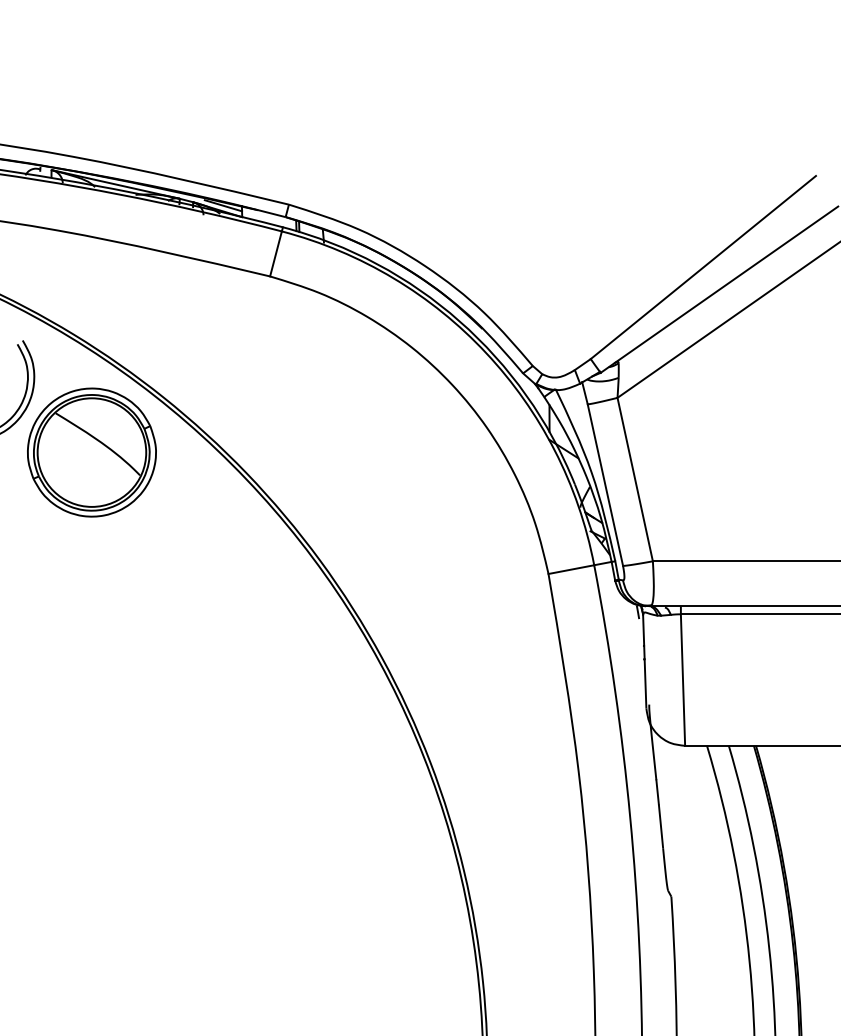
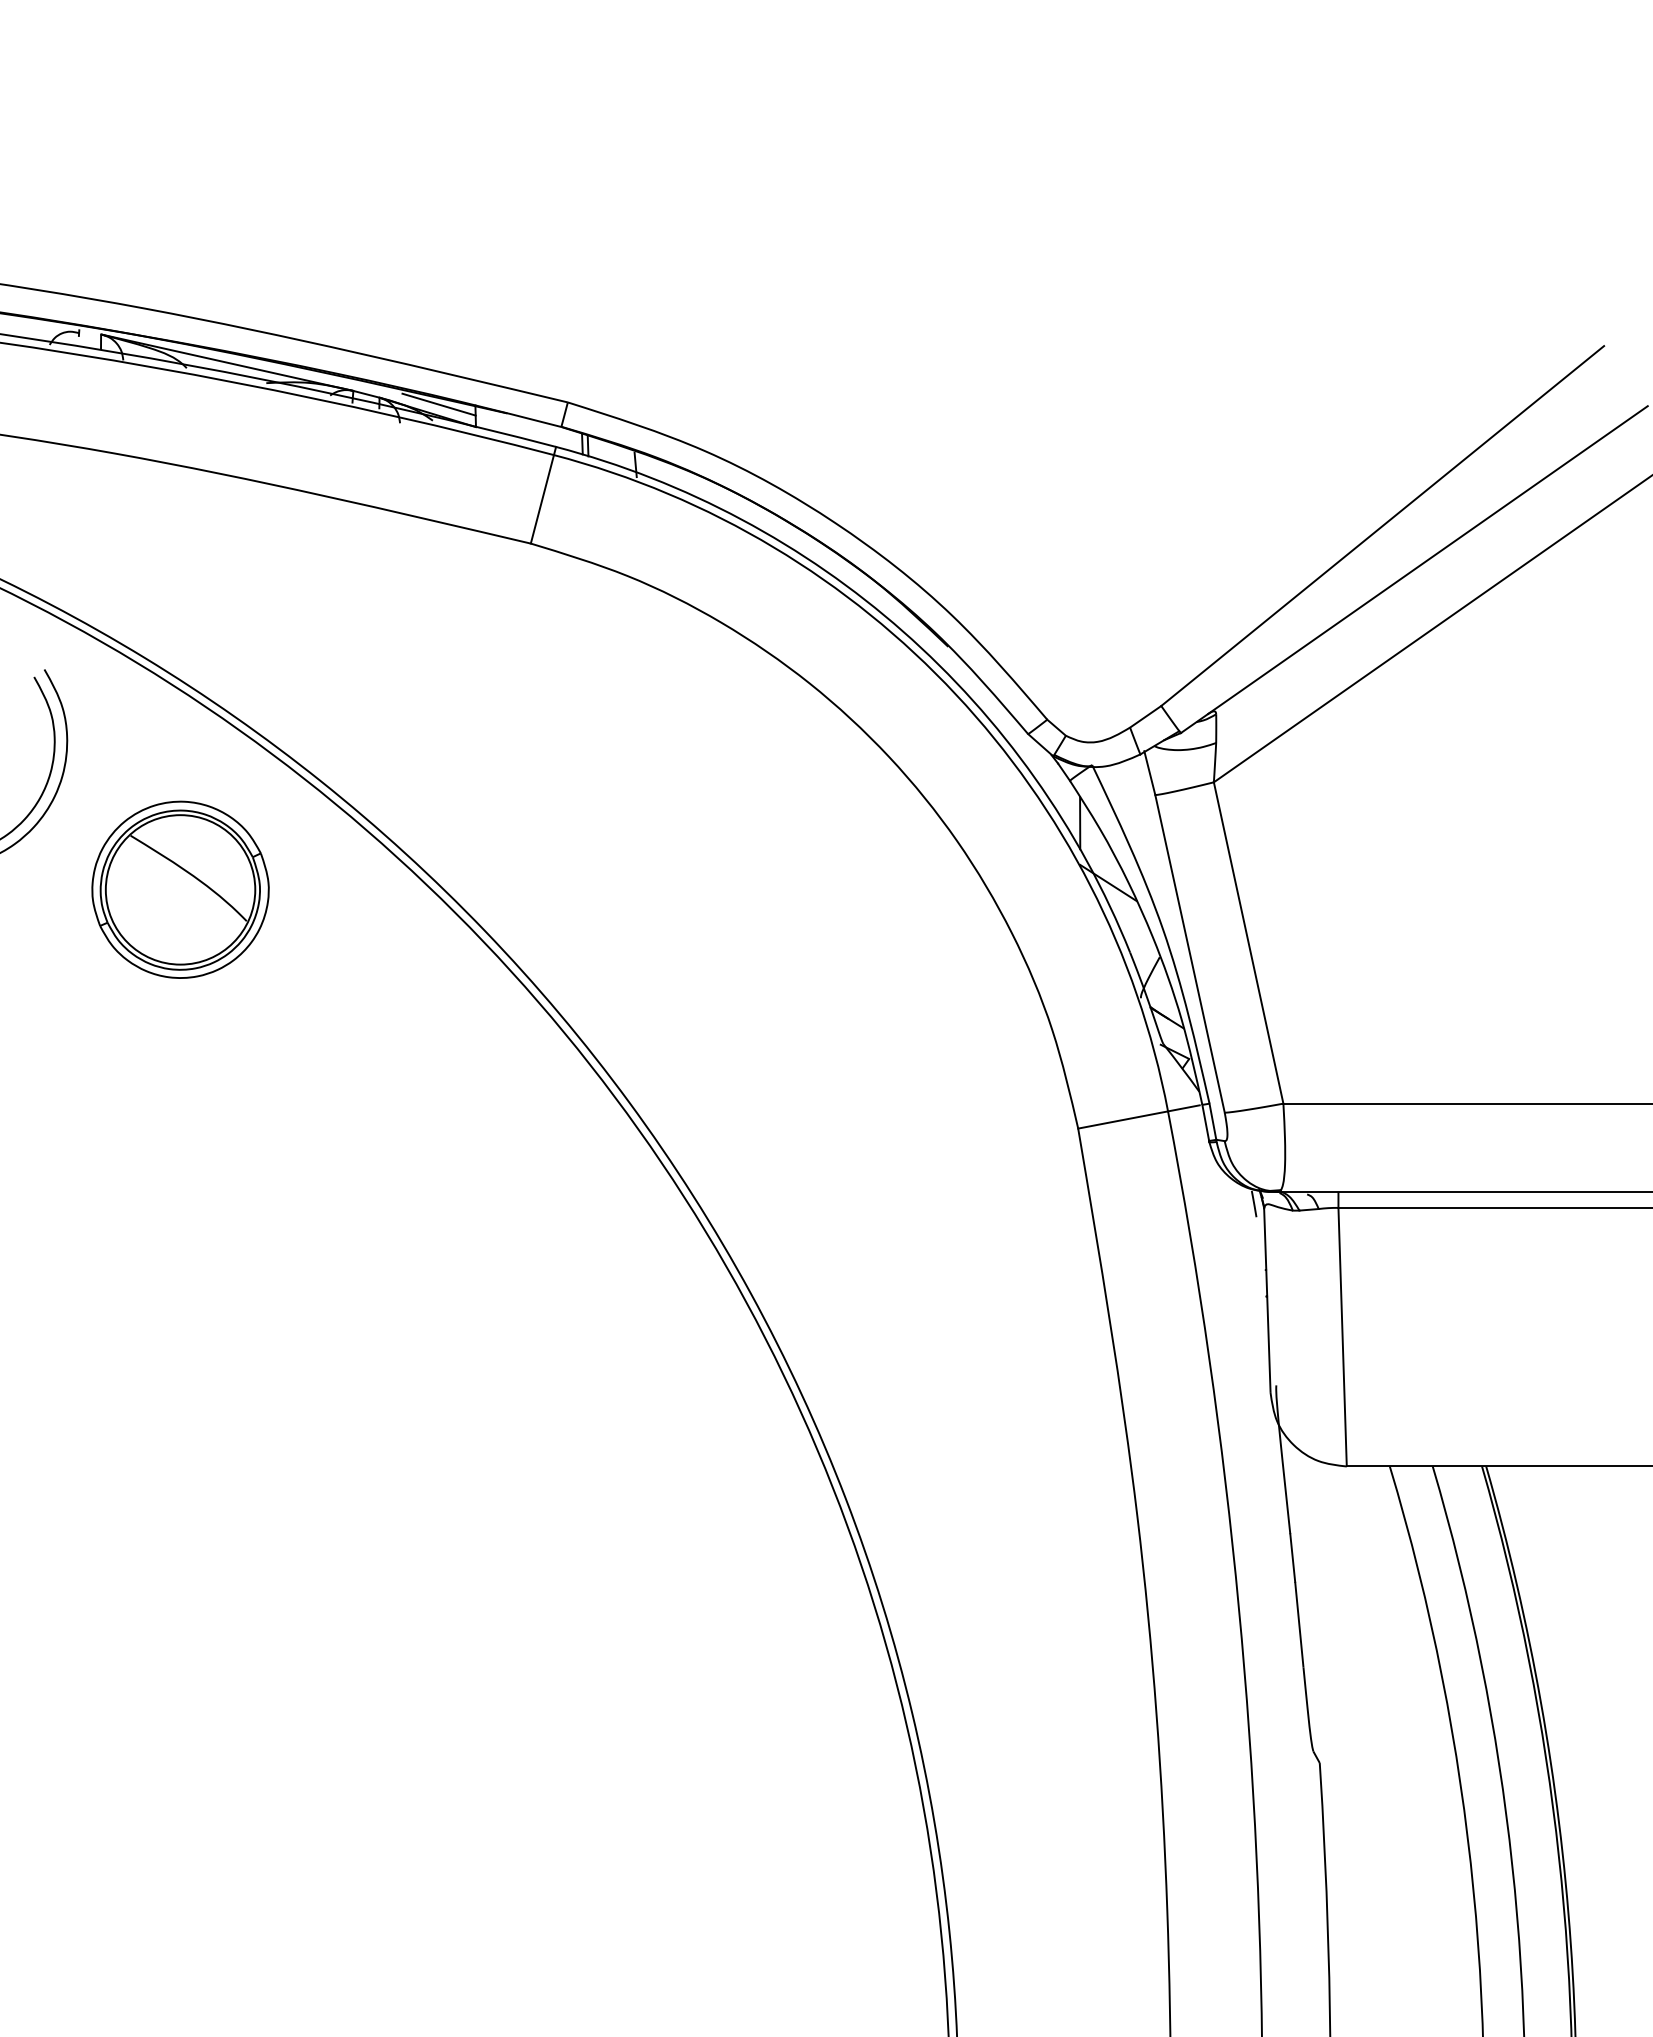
part: (91, 452) -> (179, 889), size x0.7

